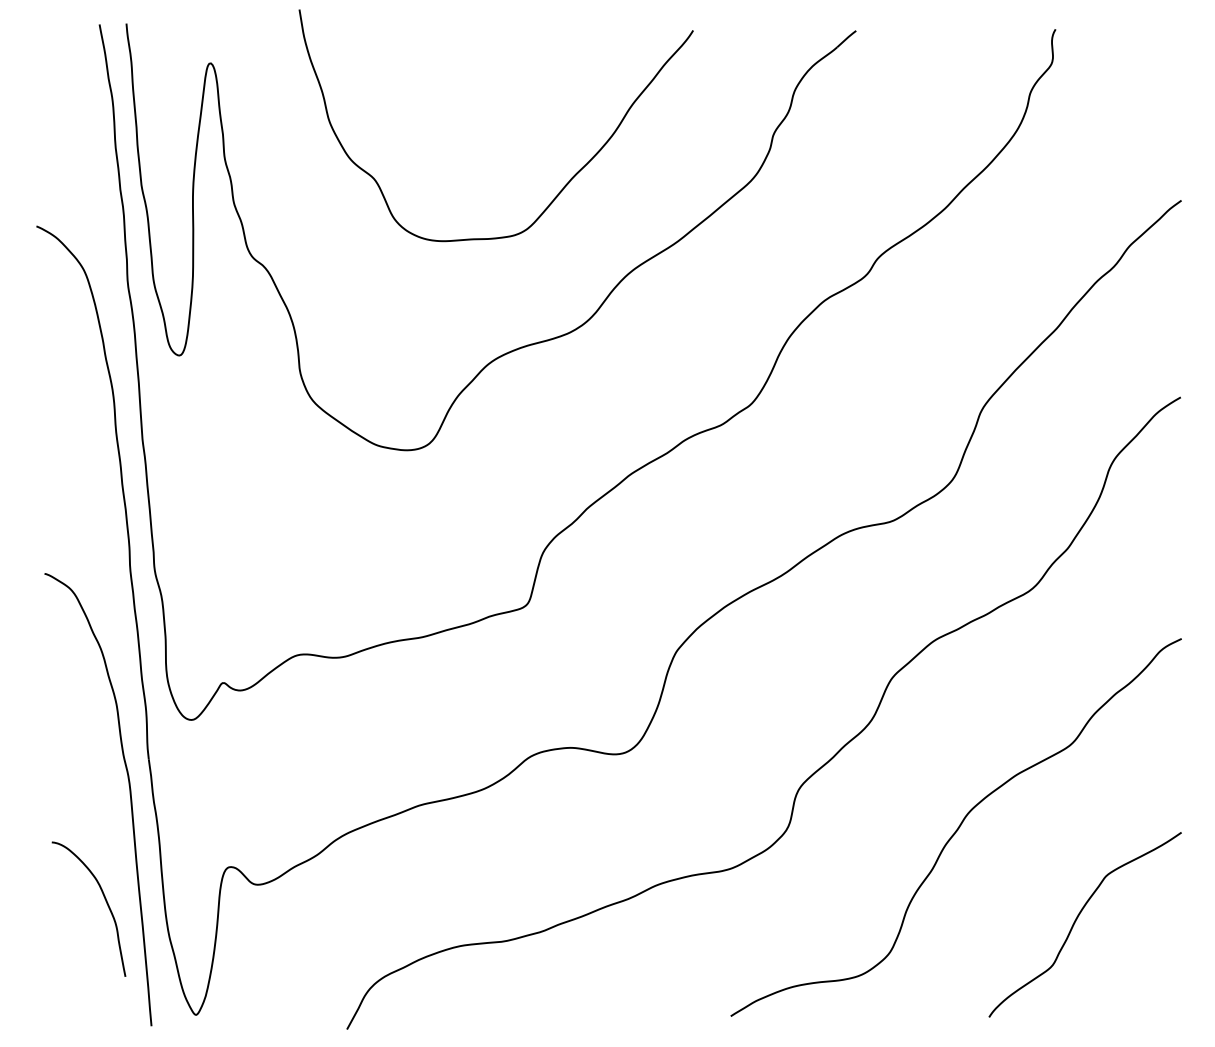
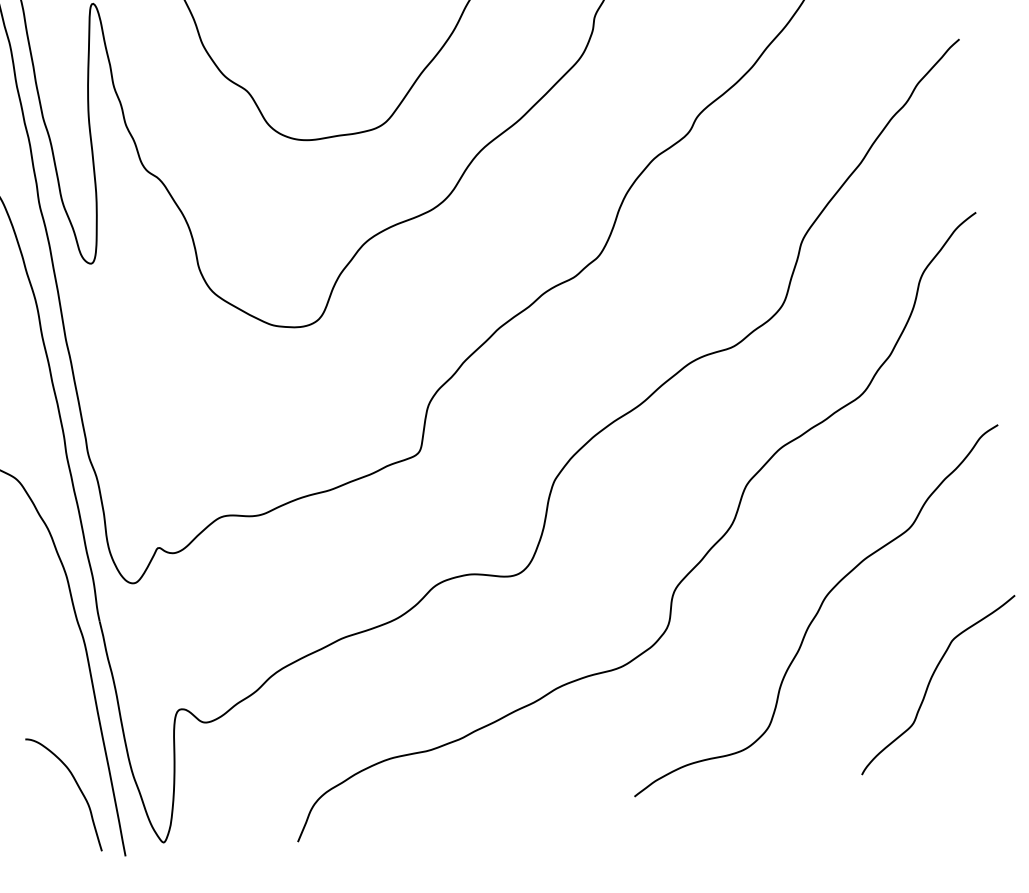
curve: (104, 899) -> (76, 785), moved

